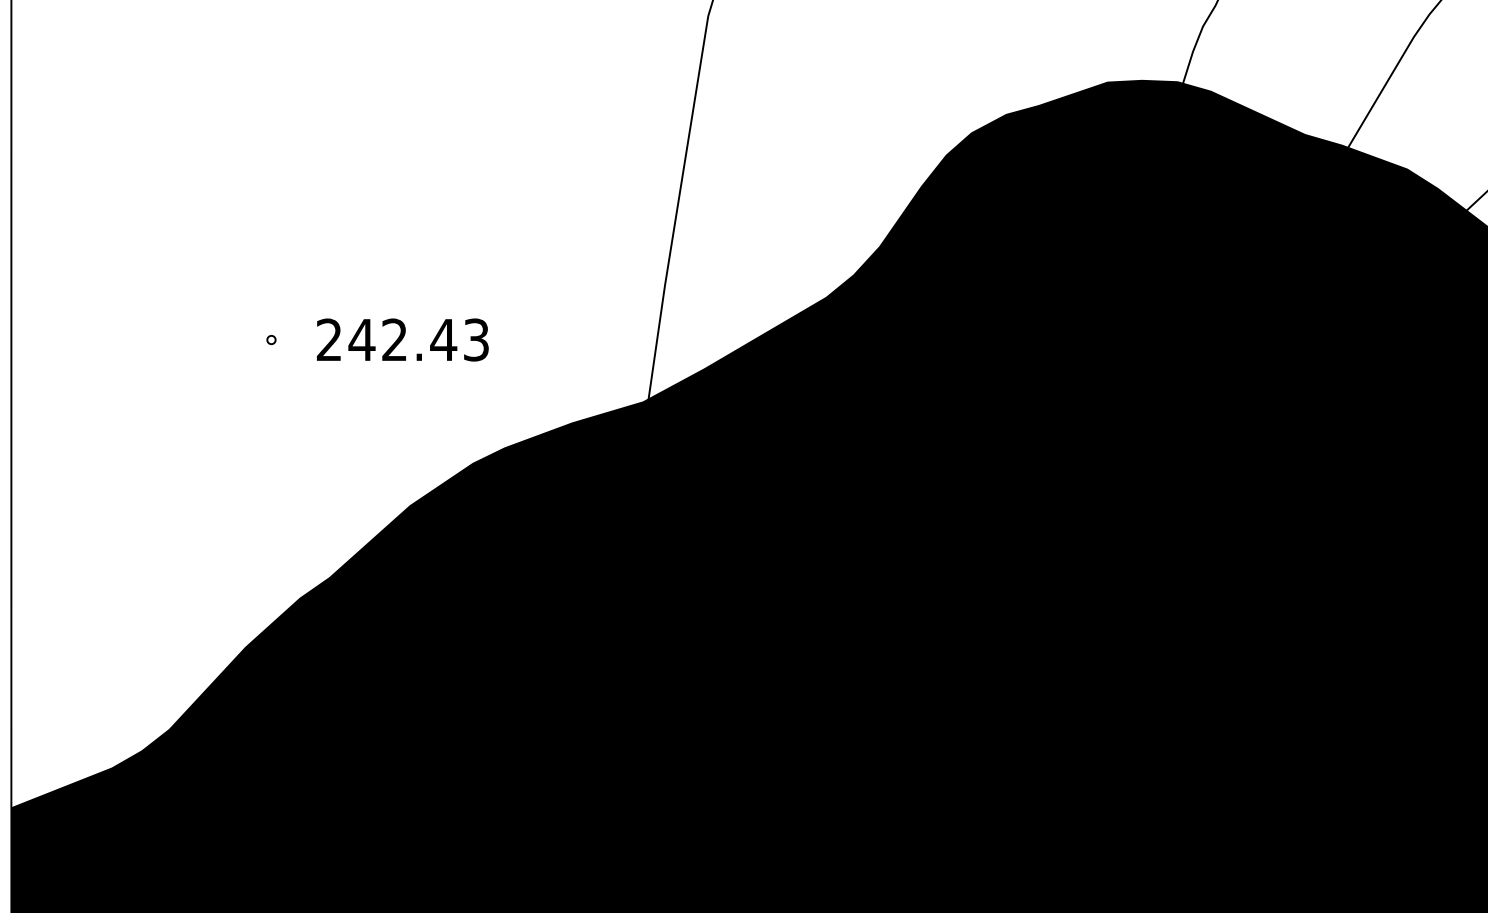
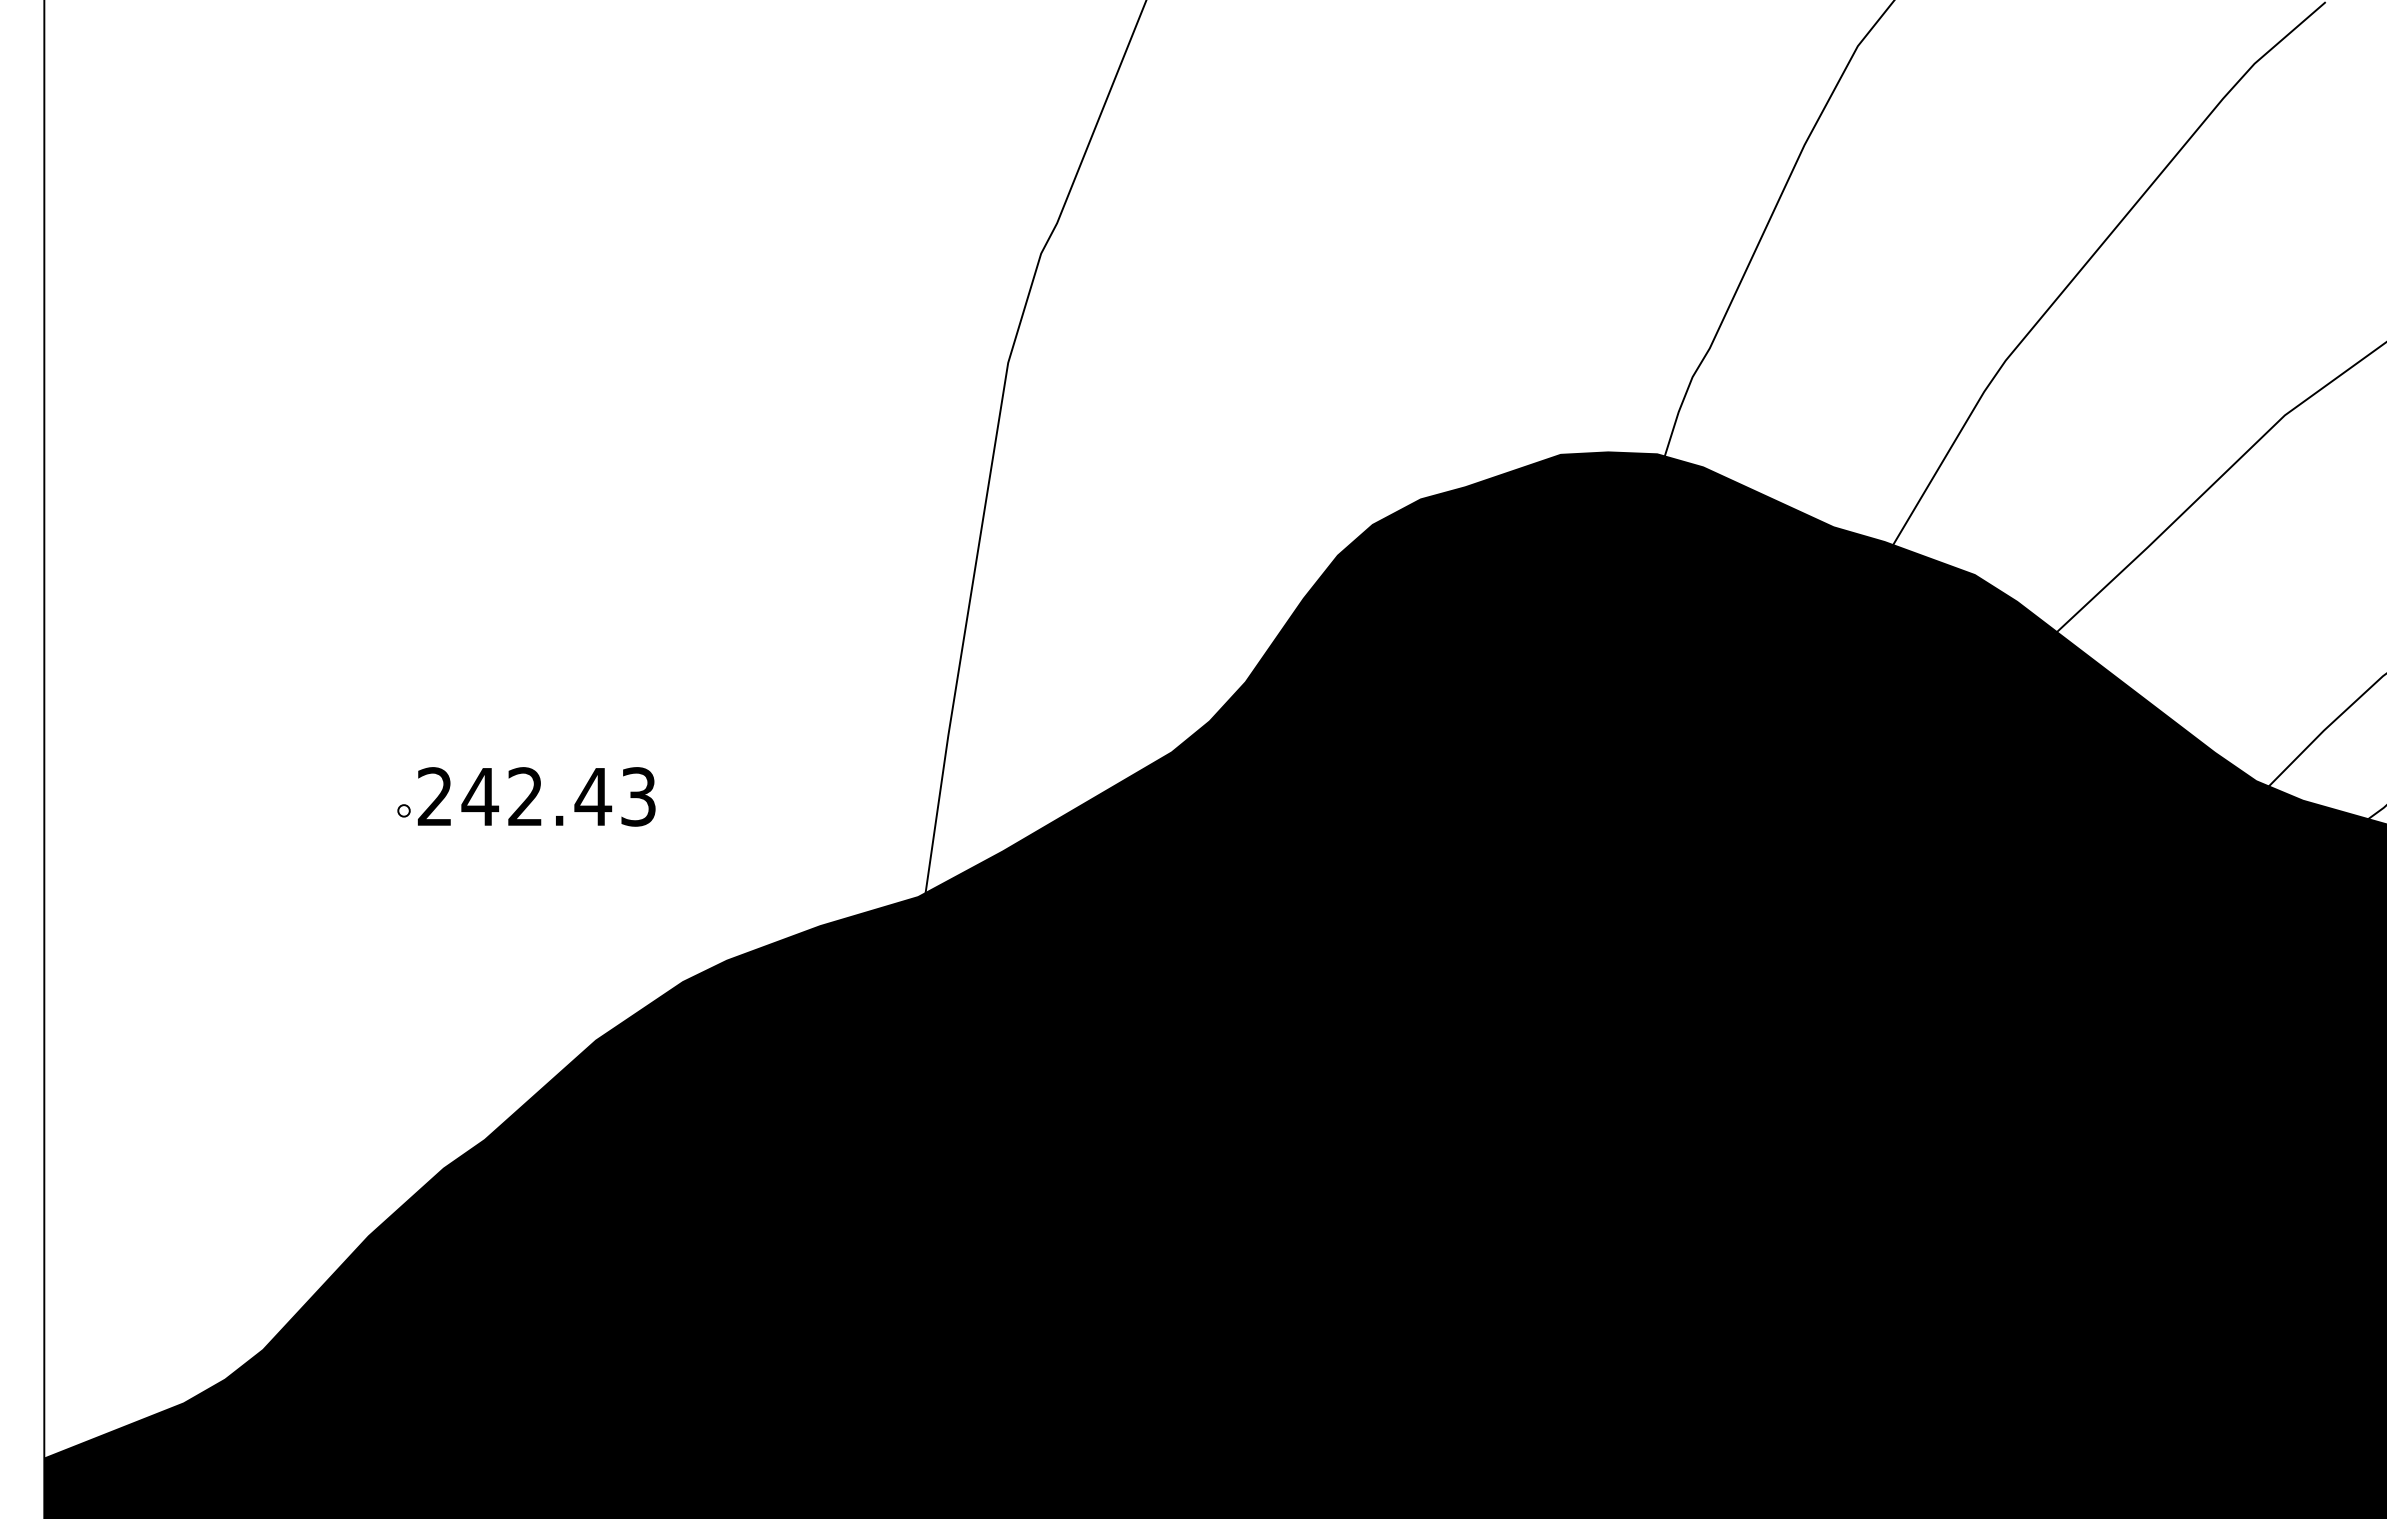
text: (402, 339) -> (536, 796), moved

